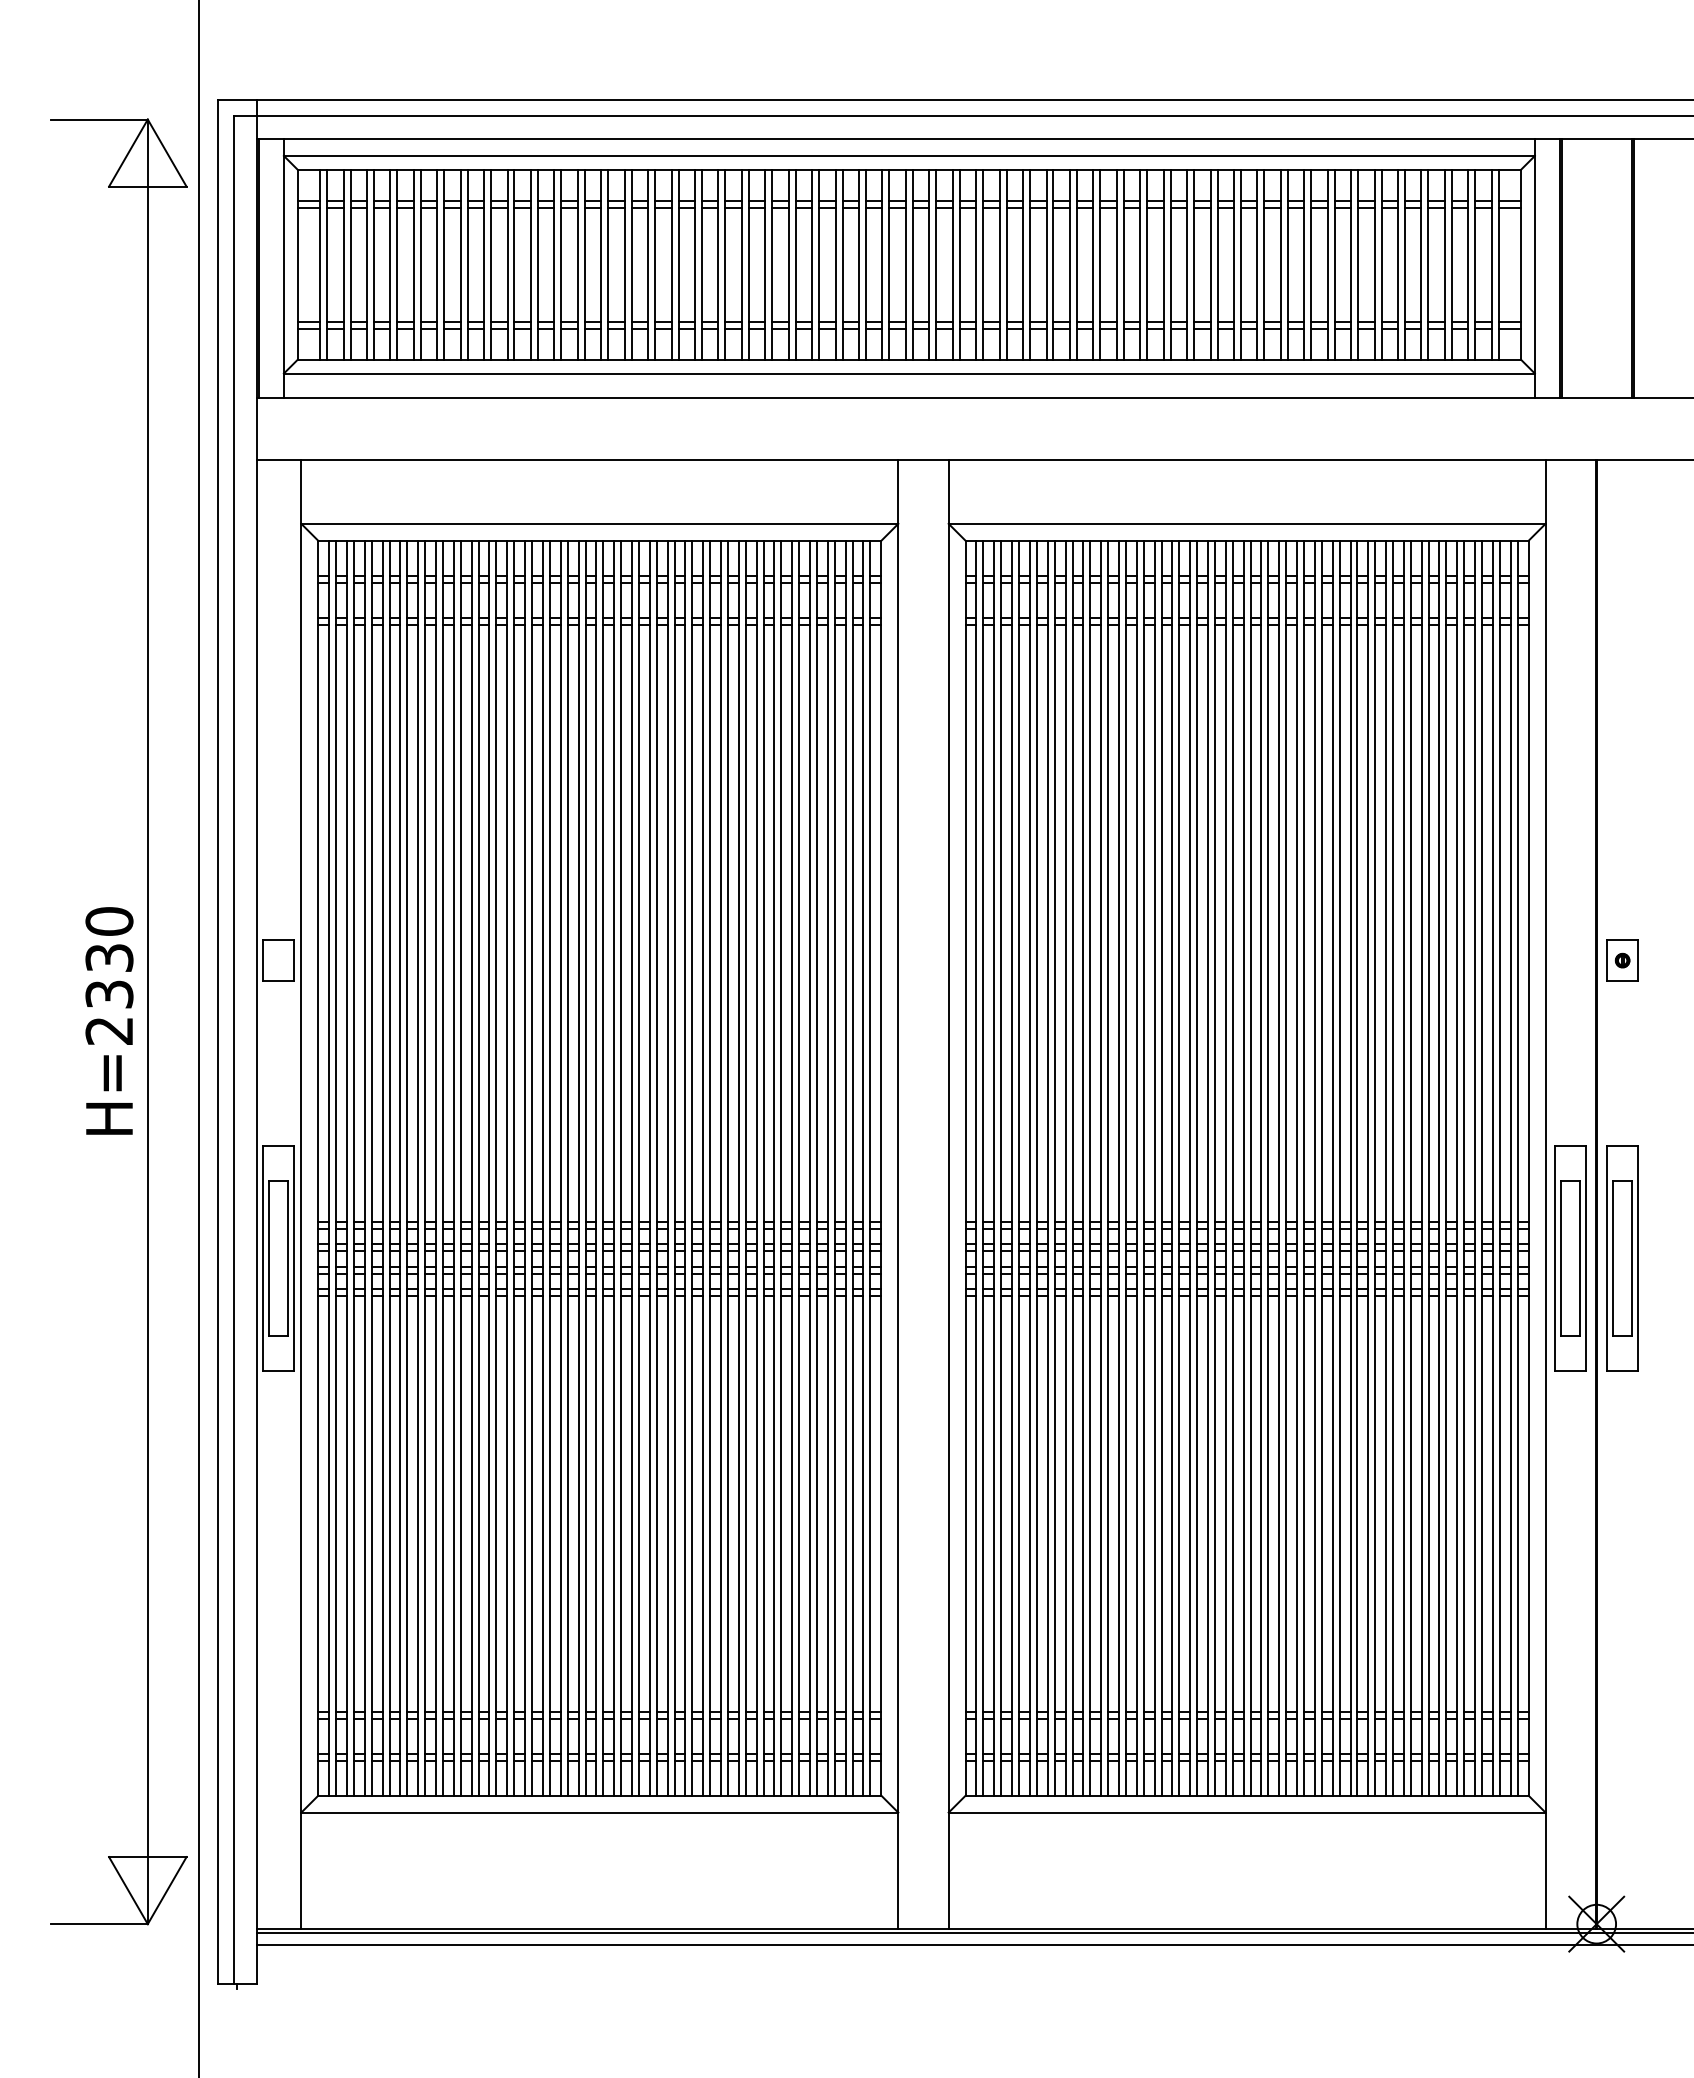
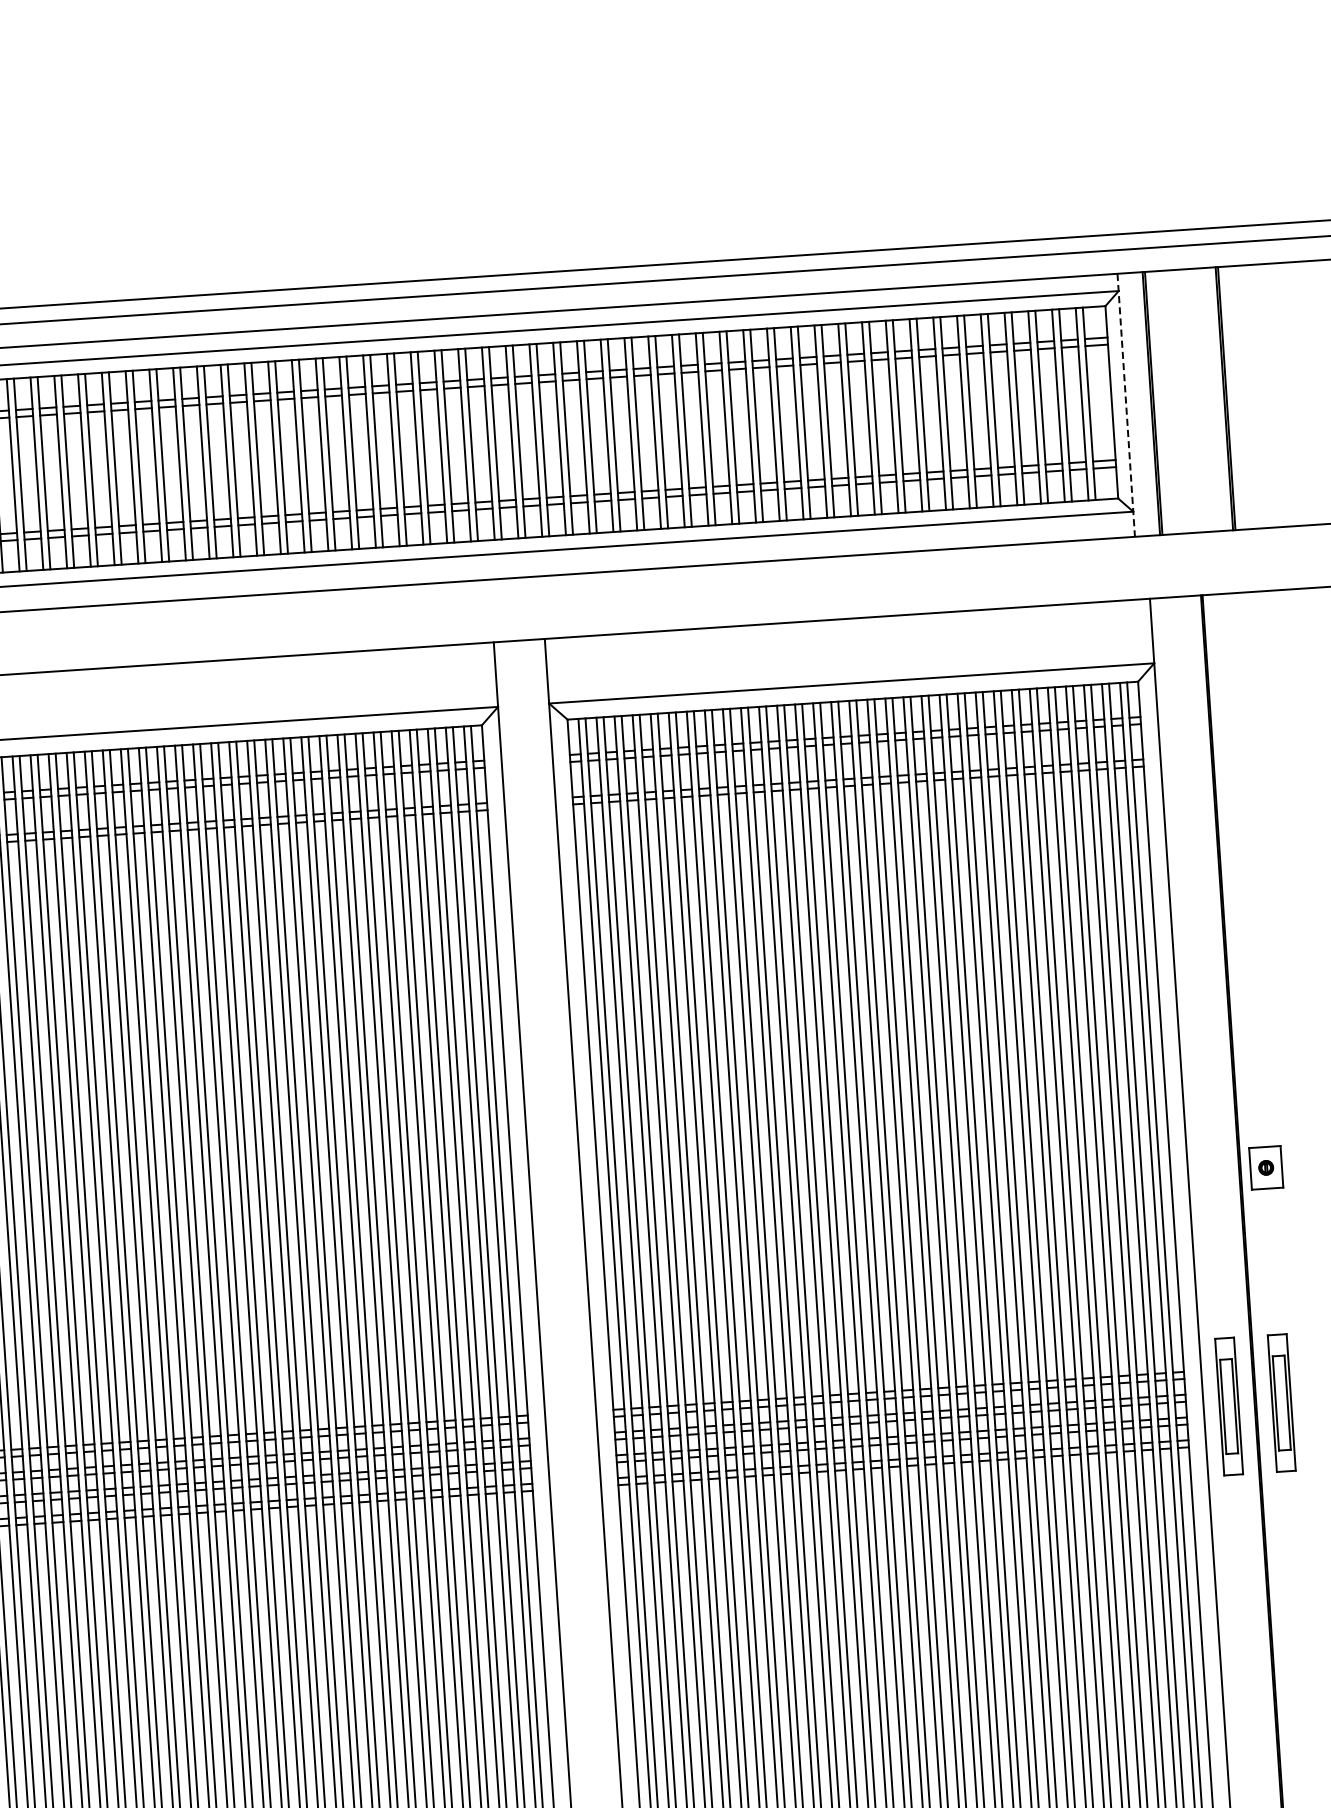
line: (1534, 268) -> (1125, 405), solid -> dashed
part: (1622, 960) -> (1266, 1167), moved
part: (1570, 1258) -> (1228, 1406), size x0.6
part: (1622, 1258) -> (1281, 1402), size x0.6

